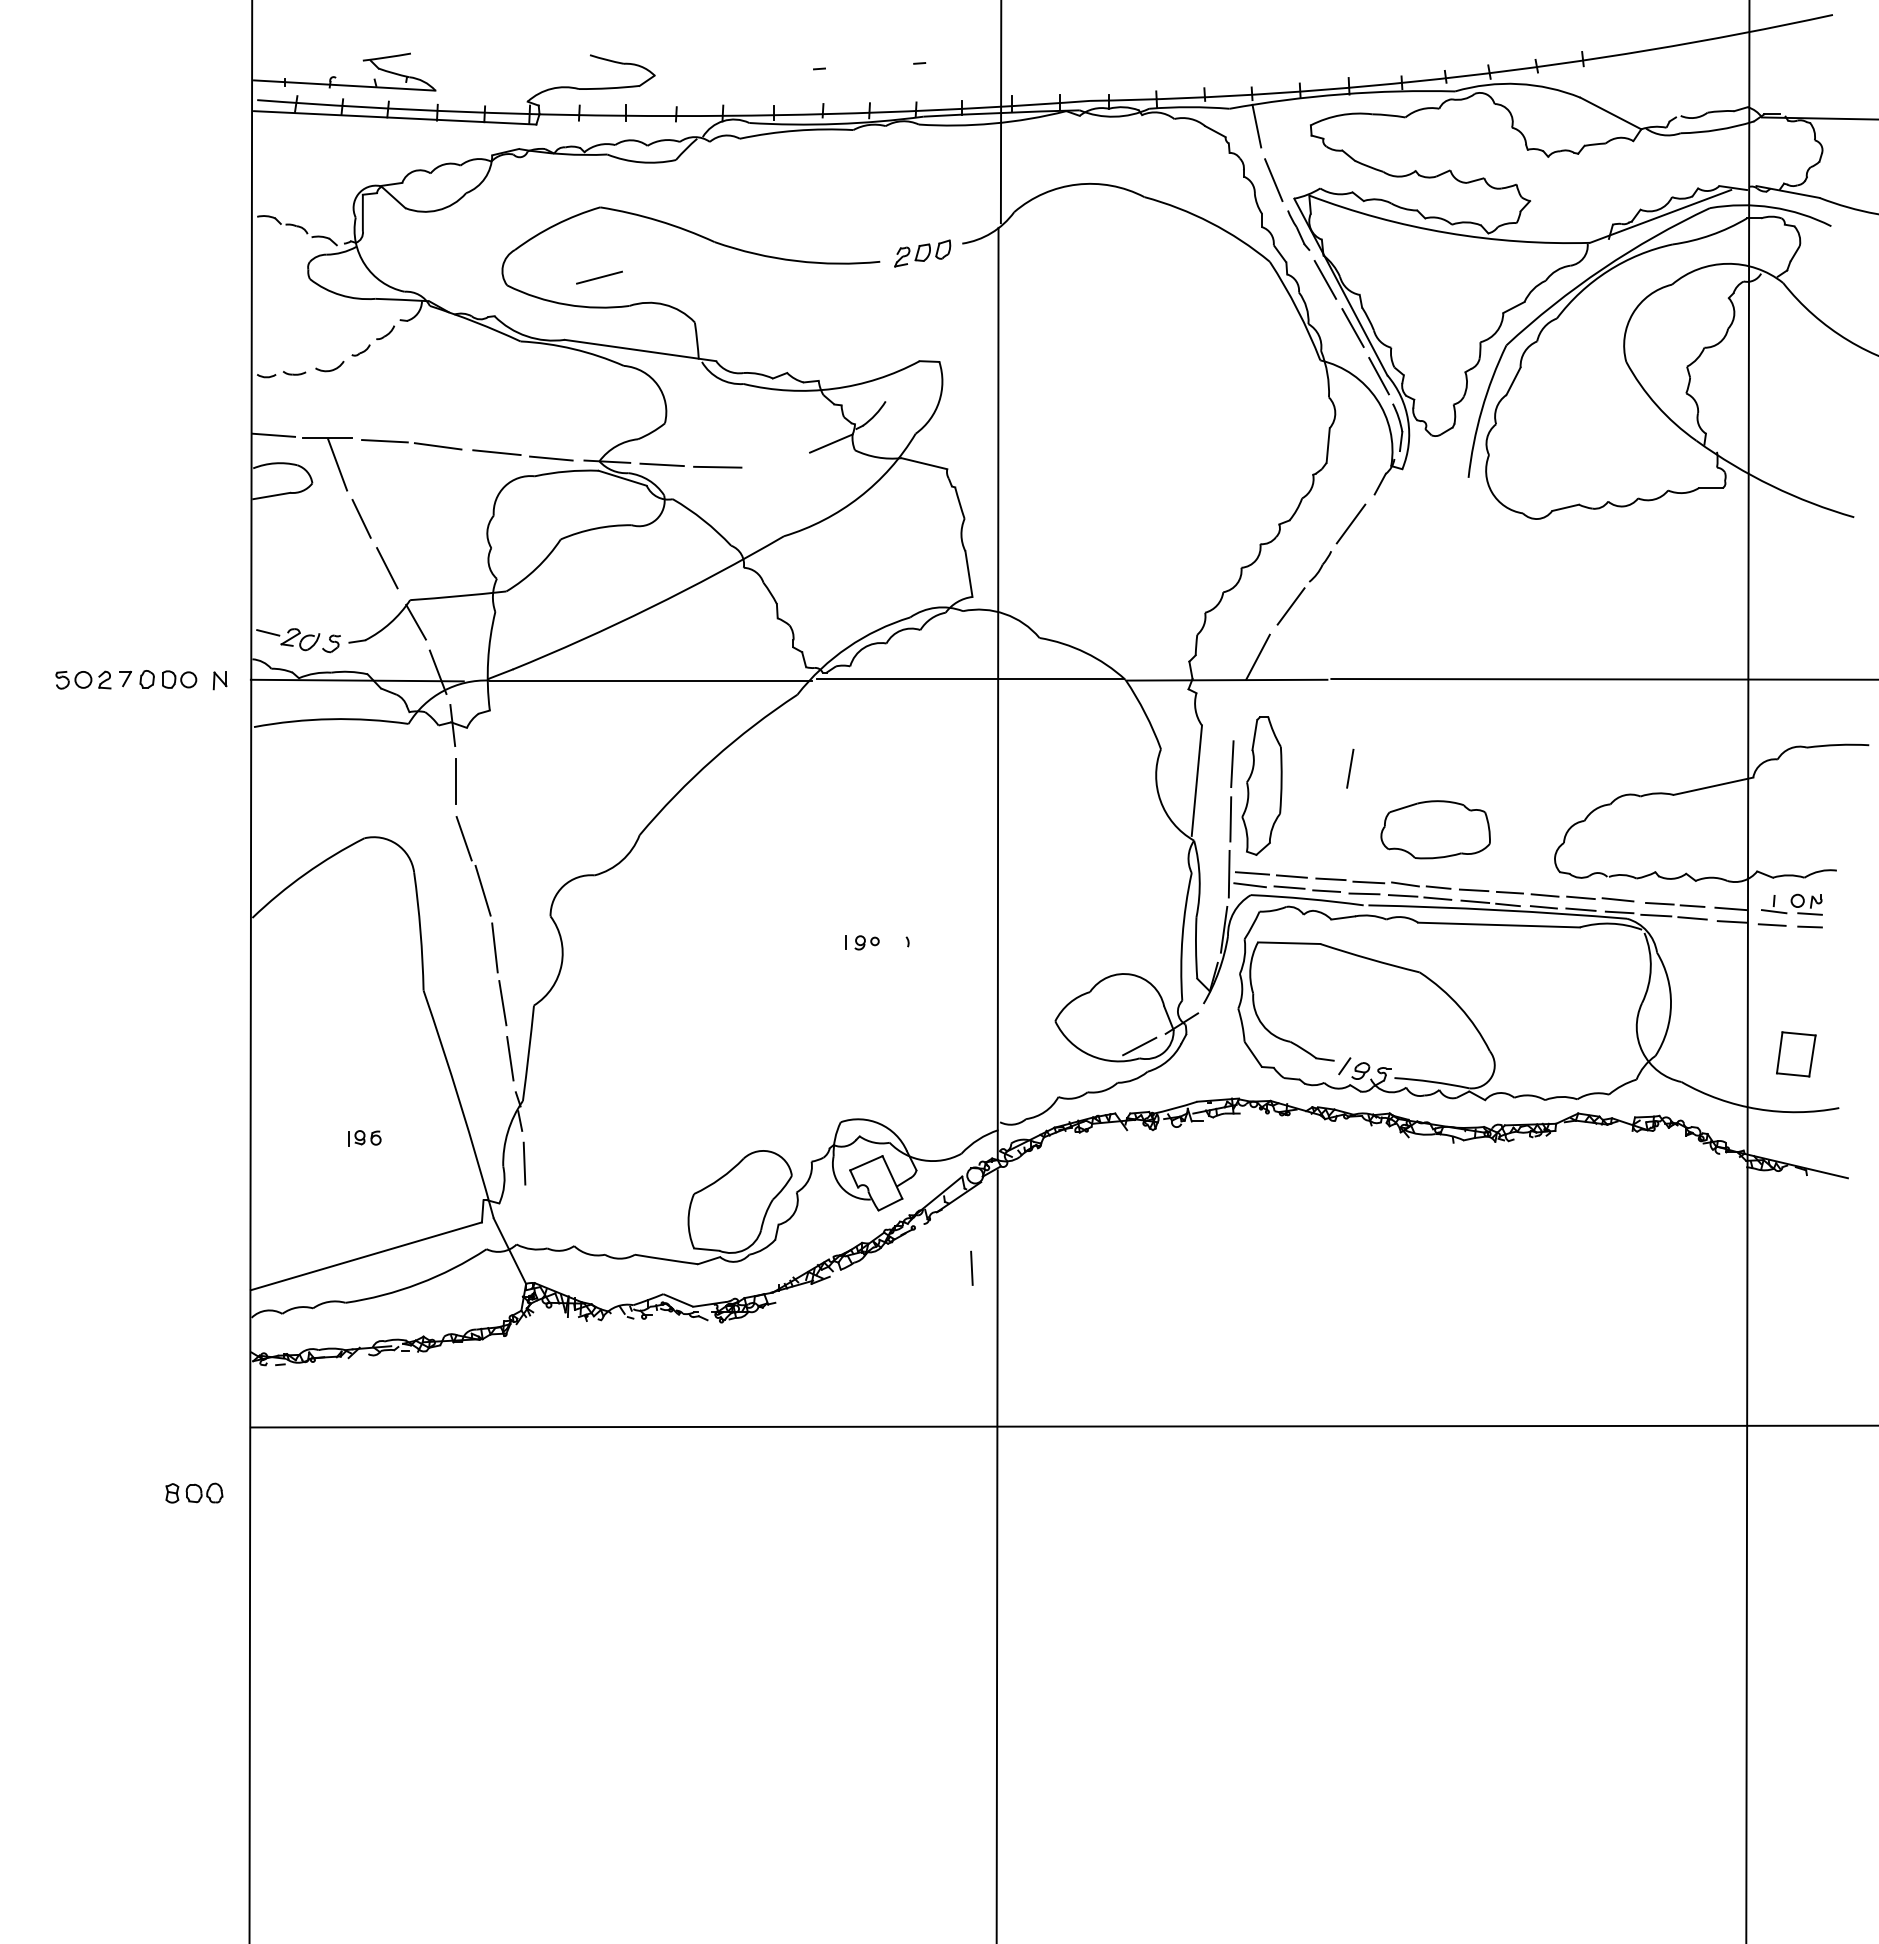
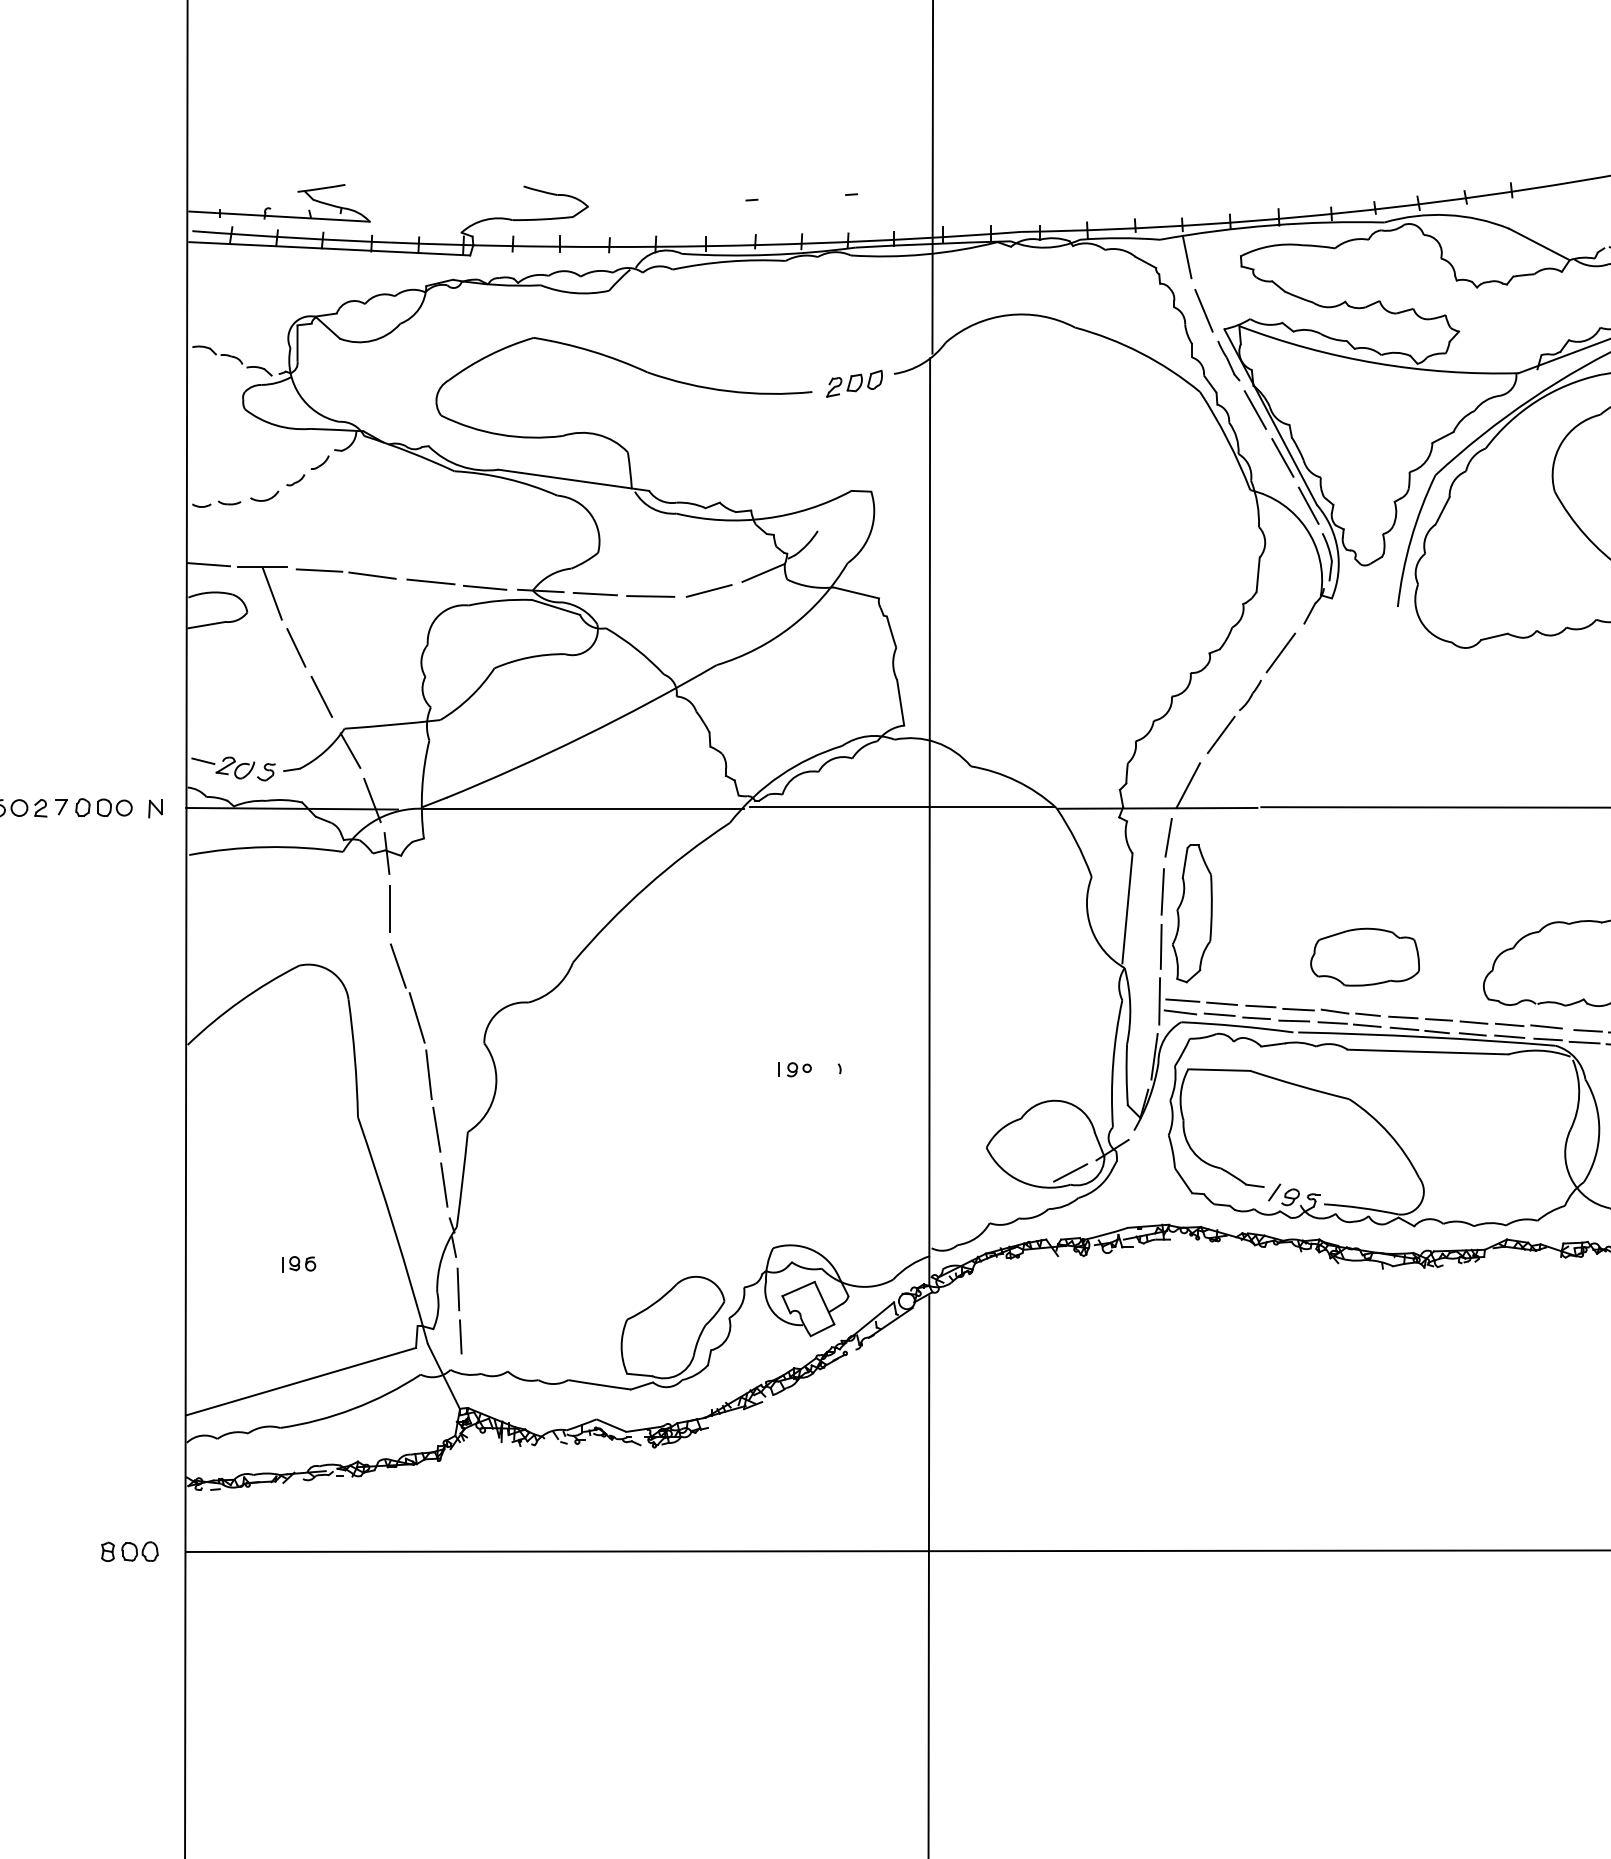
line: (599, 277) -> (709, 590), moved
line: (1350, 768) -> (1168, 837), moved
line: (971, 1267) -> (460, 1336), moved
part: (194, 1492) -> (130, 1551), moved

